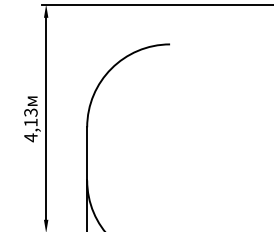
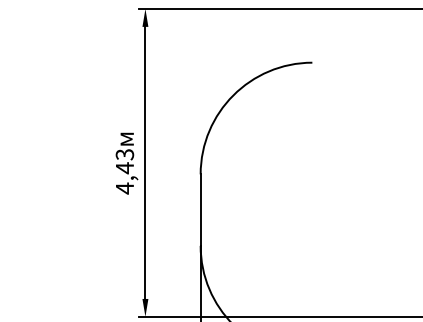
text: (30, 122) -> (124, 168), 4,13 -> 4,43

